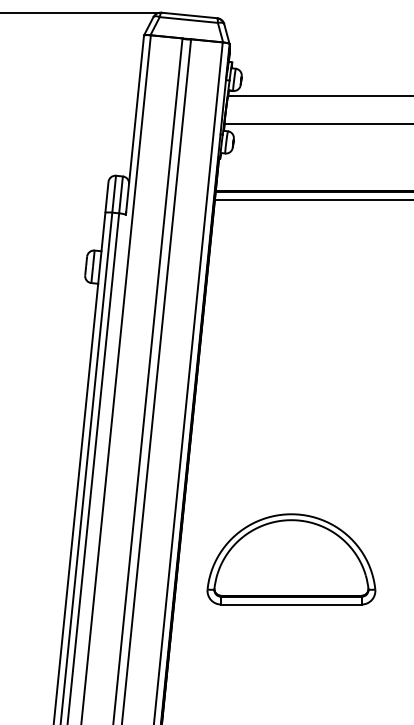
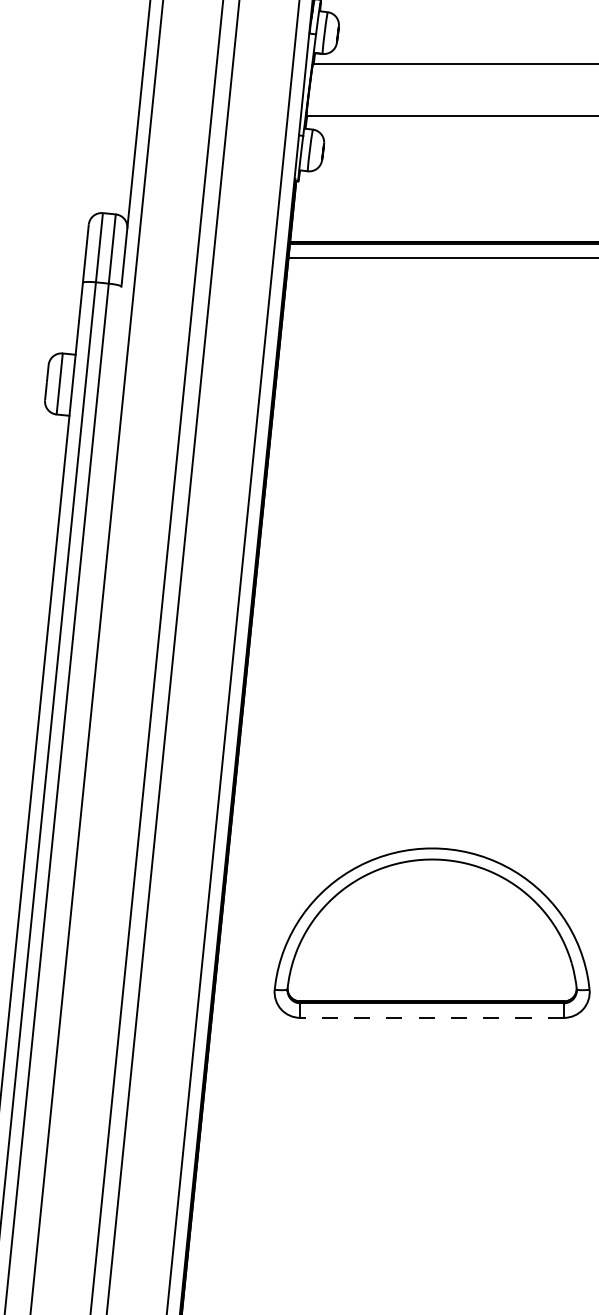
line: (290, 604) -> (430, 1017), solid -> dashed

